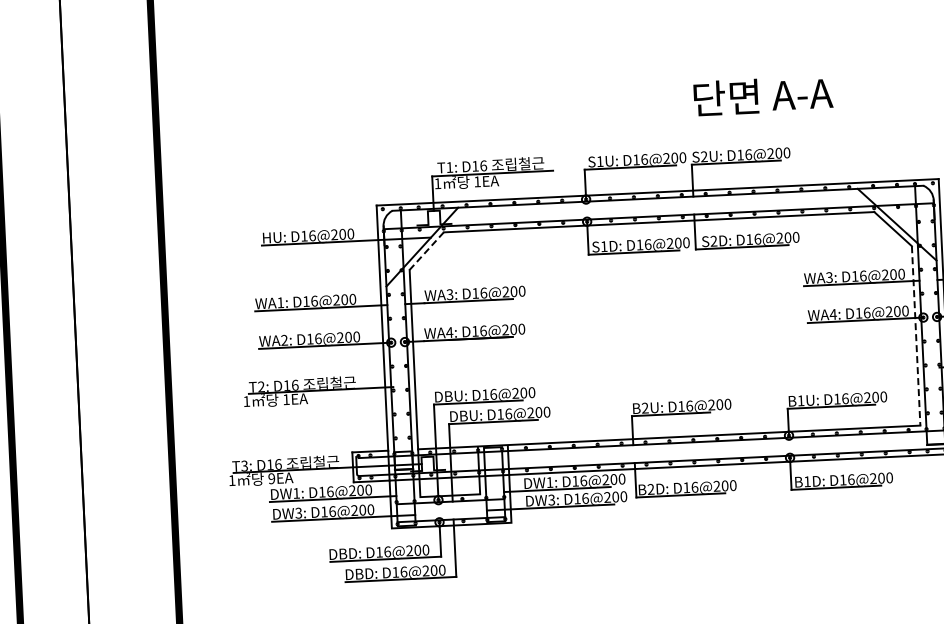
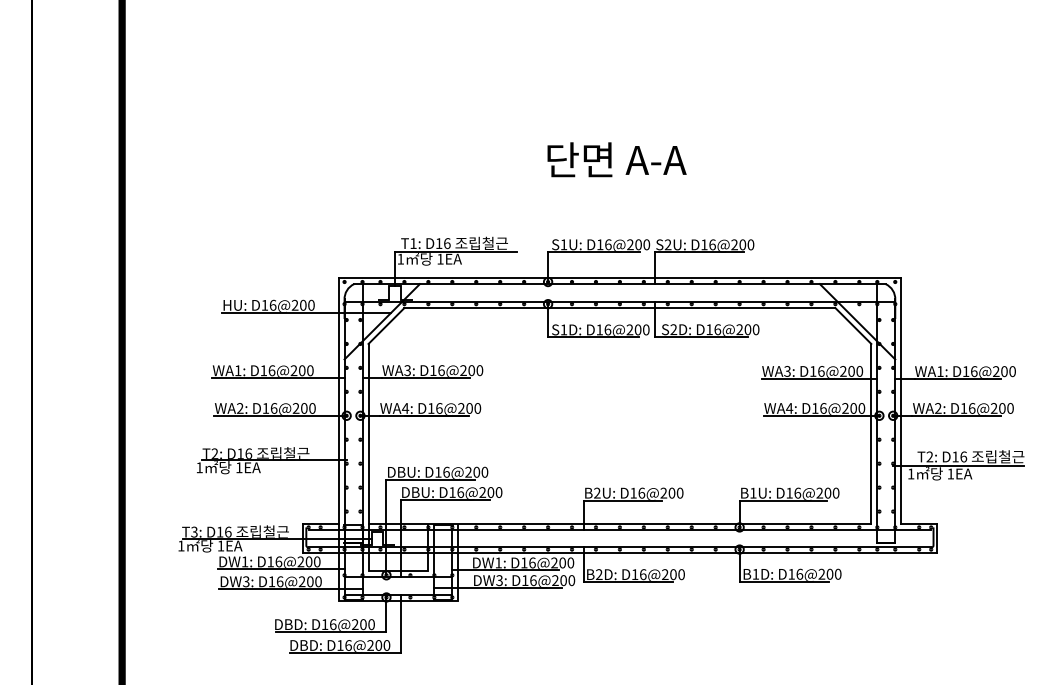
text: (762, 95) -> (616, 159), moved
line: (426, 251) -> (386, 326), dashed -> solid
line: (916, 335) -> (871, 433), dashed -> solid
text: (271, 478) -> (220, 545), 9EA -> 1EA

